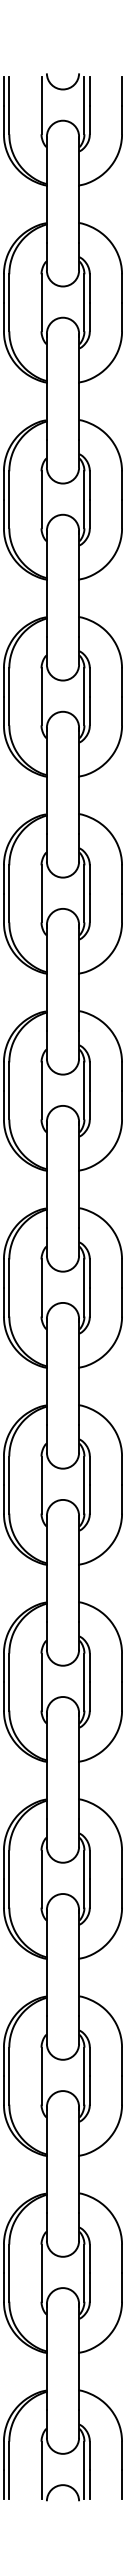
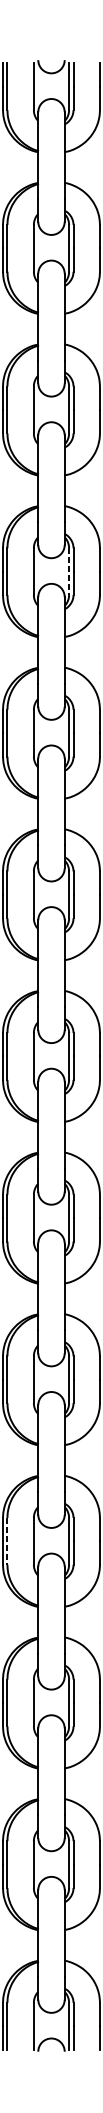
line: (84, 696) -> (69, 571), solid -> dashed
line: (9, 1879) -> (7, 1541), solid -> dashed

